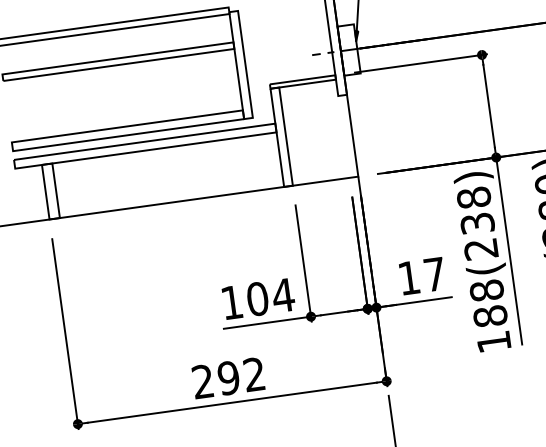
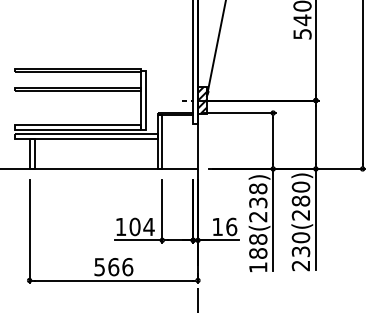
hatch: (347, 50) -> (201, 100), added
text: (434, 273) -> (231, 226), 17 -> 16
text: (228, 378) -> (113, 267), 292 -> 566

